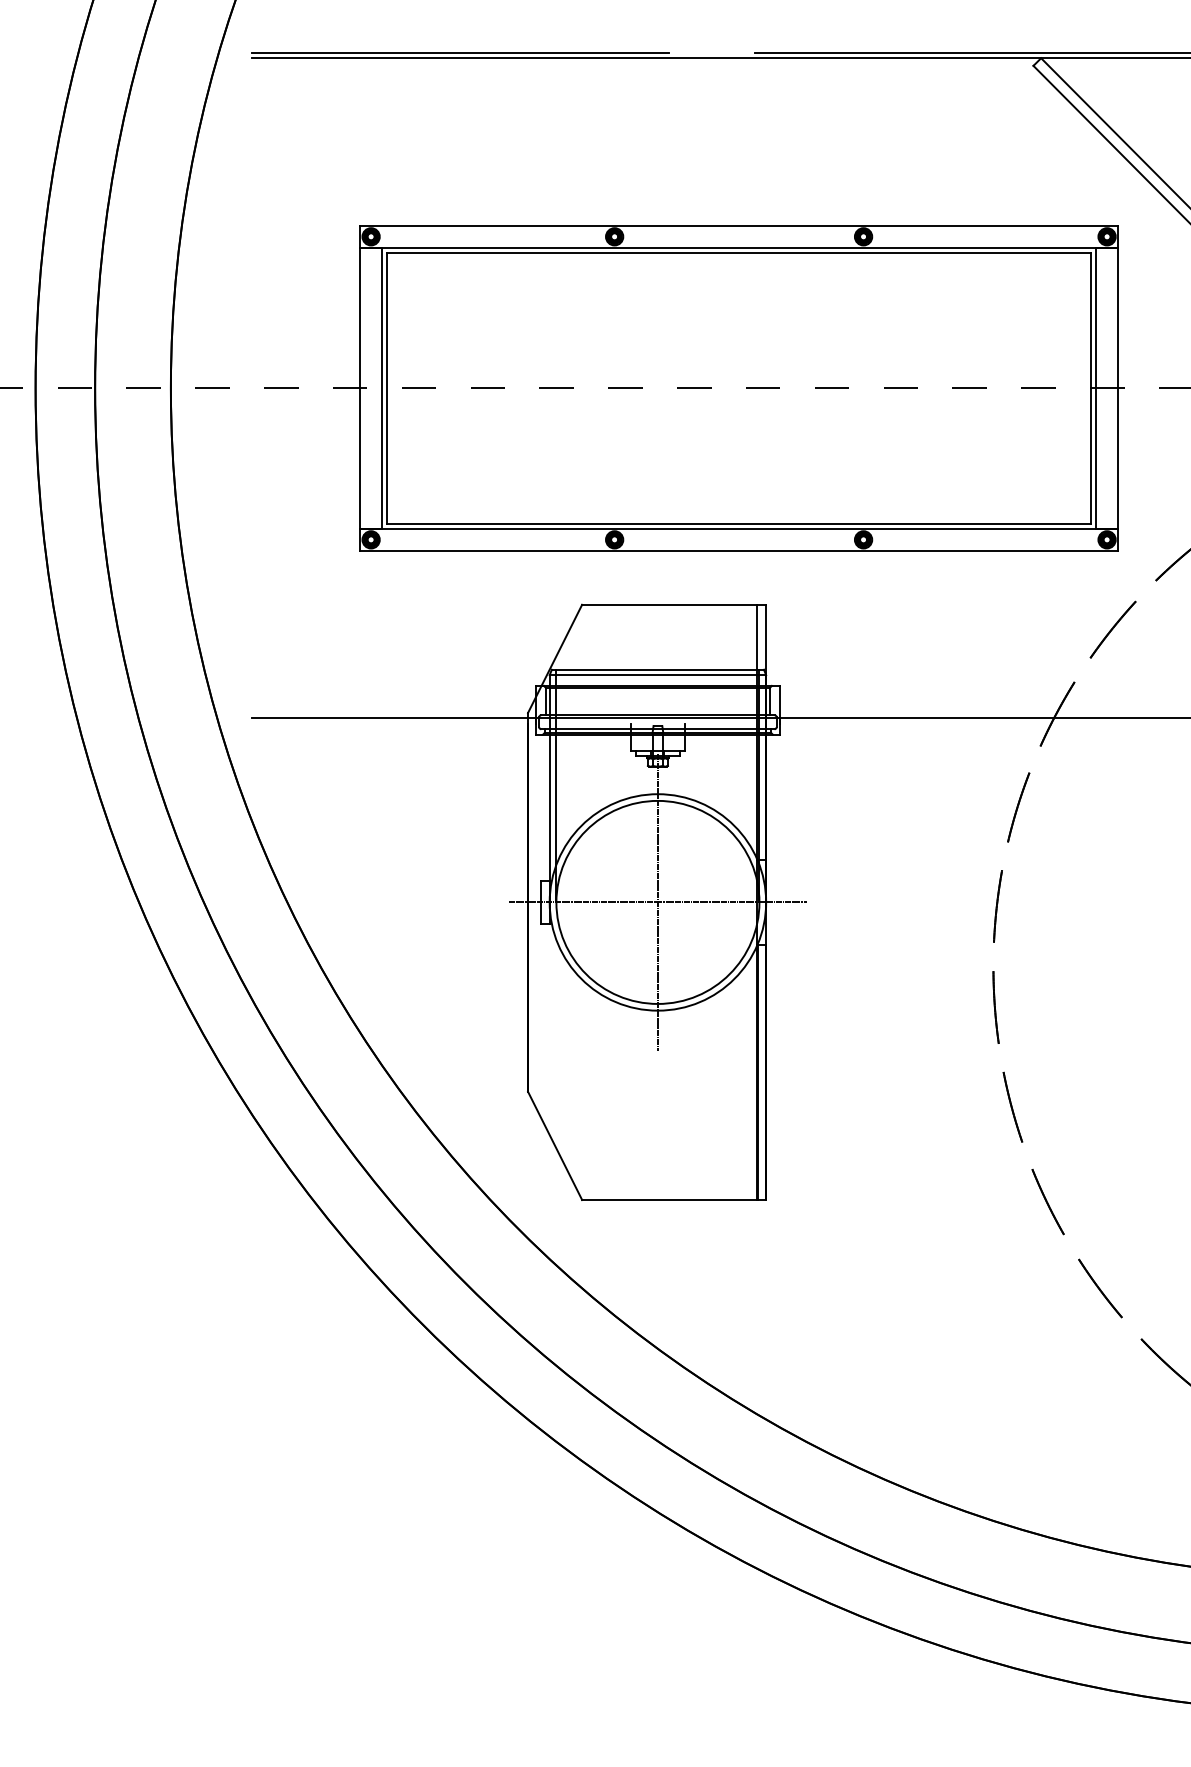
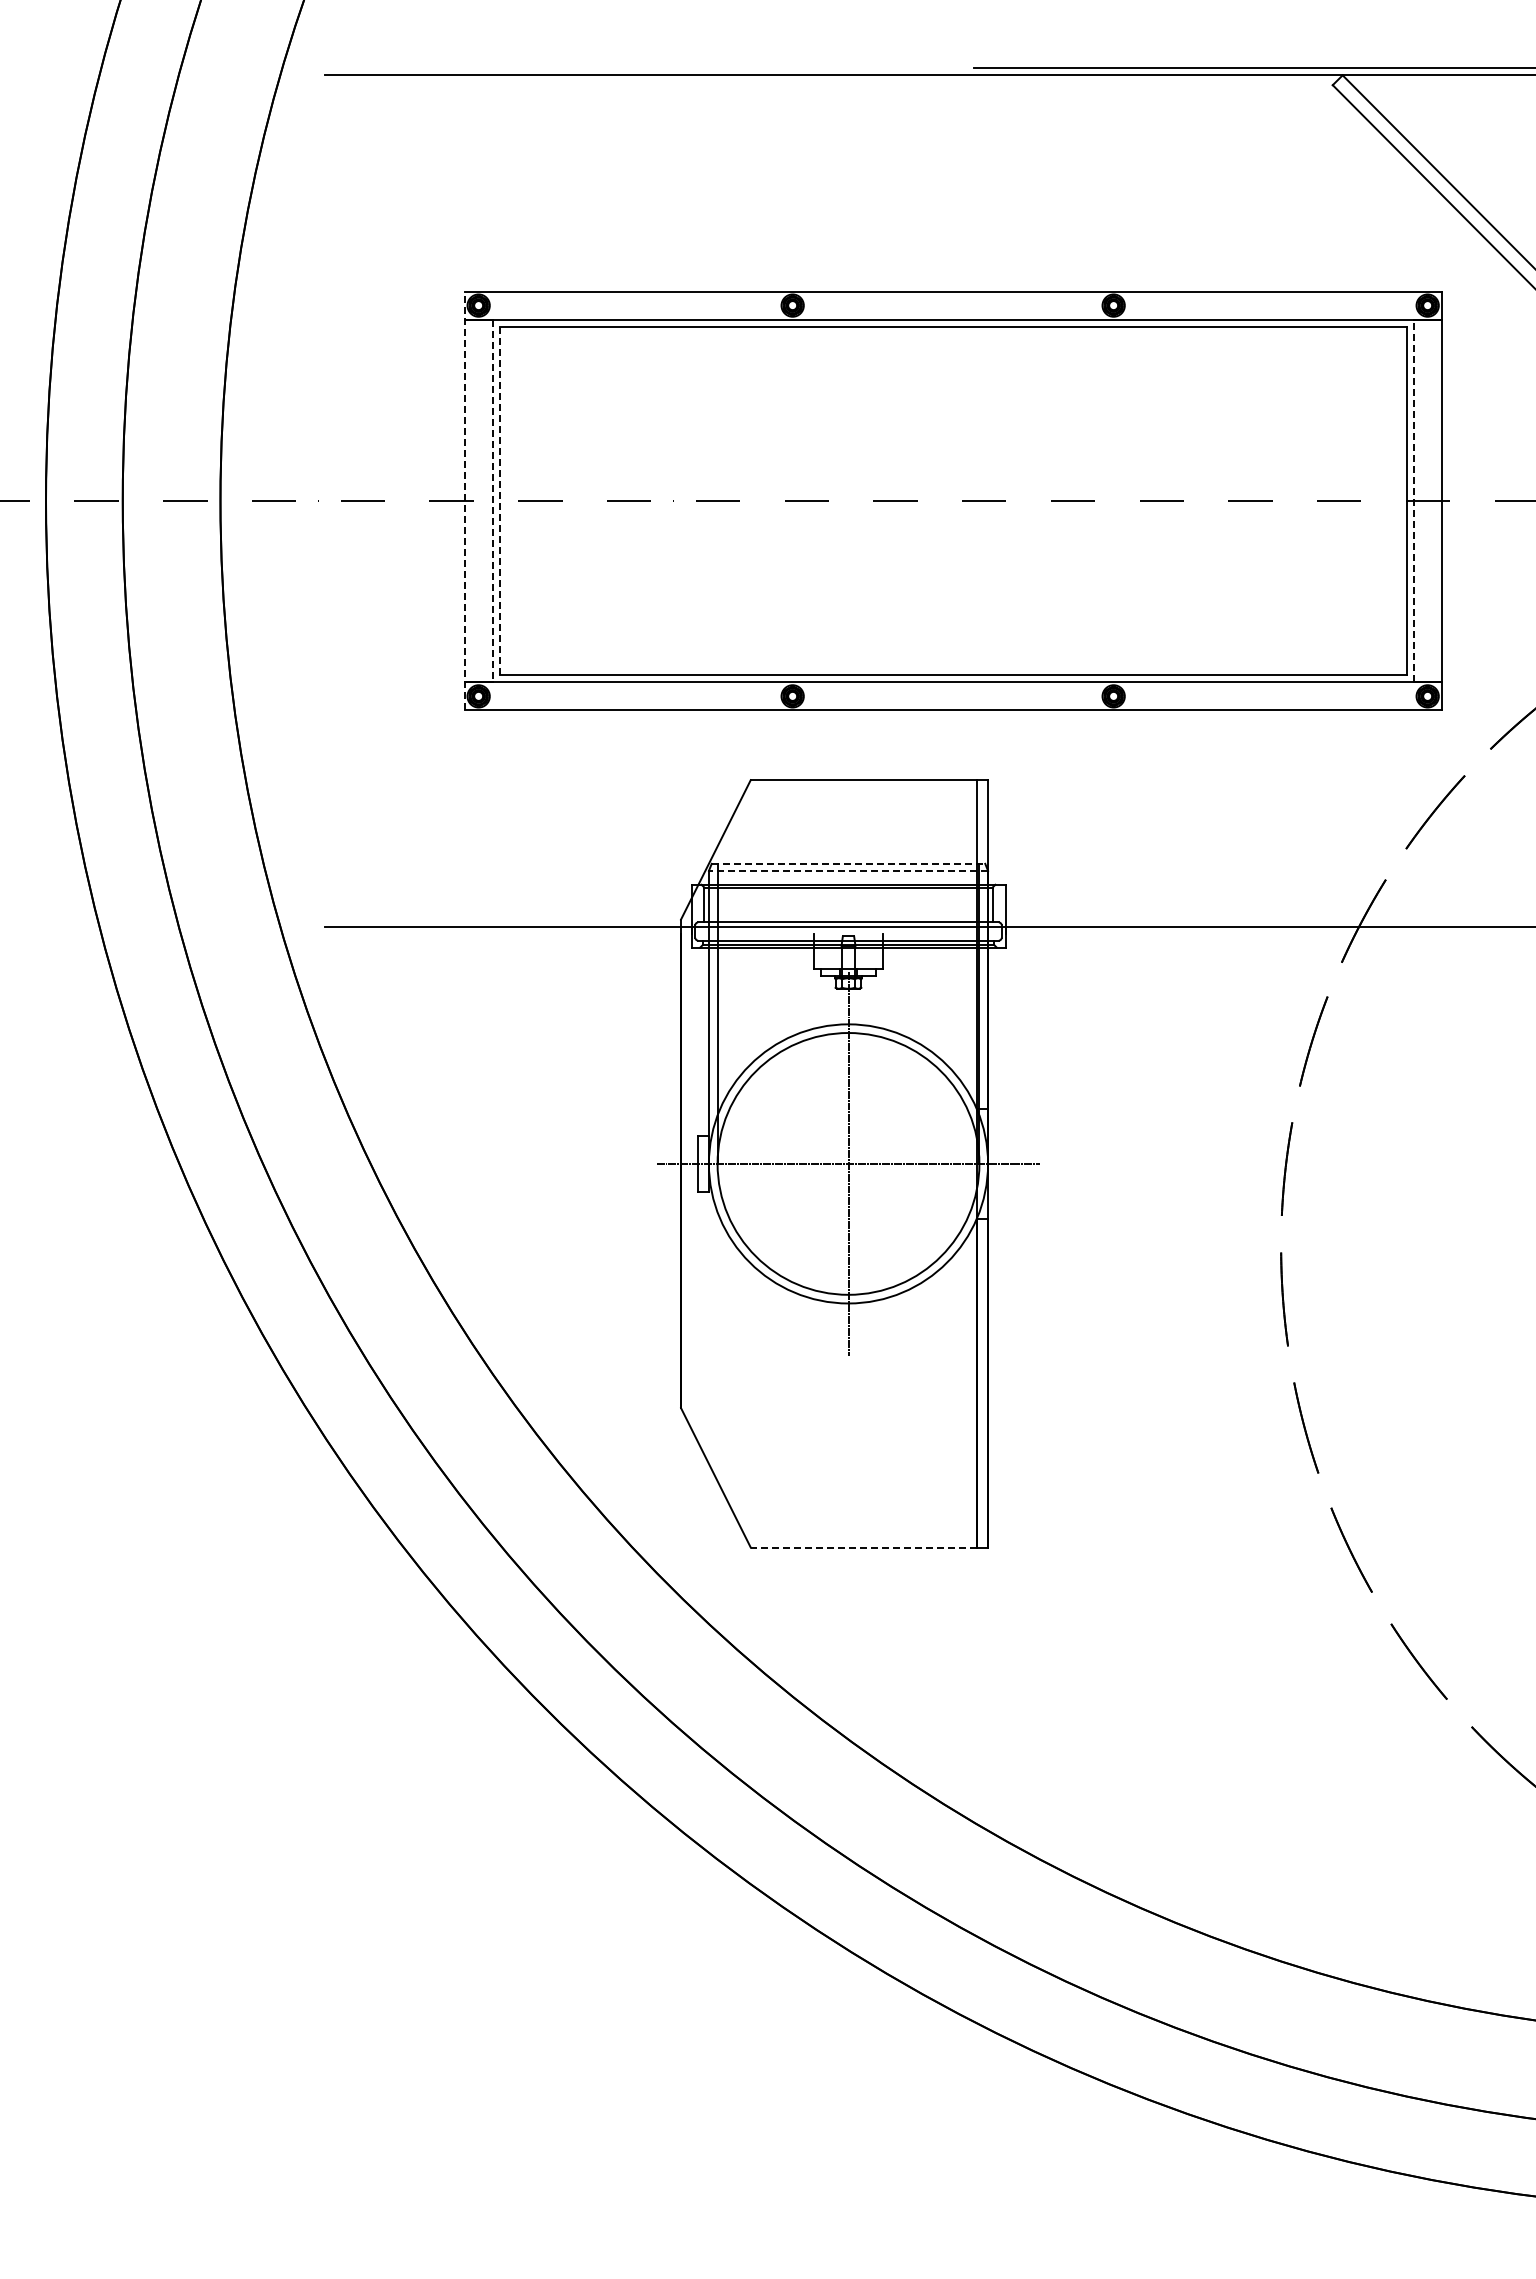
line: (460, 52) -> (593, 68), removed
line: (360, 387) -> (464, 500), solid -> dashed
line: (387, 387) -> (499, 500), solid -> dashed
line: (1096, 387) -> (1413, 500), solid -> dashed
line: (381, 388) -> (492, 501), solid -> dashed
line: (657, 669) -> (848, 863), solid -> dashed
line: (657, 674) -> (848, 870), solid -> dashed
line: (669, 1199) -> (863, 1547), solid -> dashed

